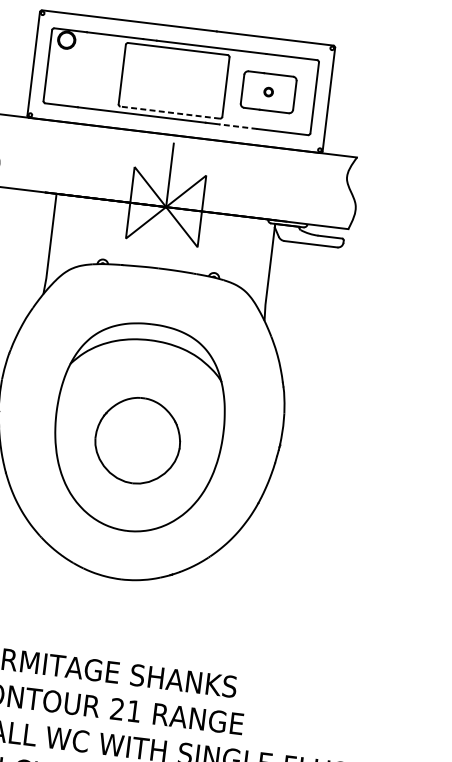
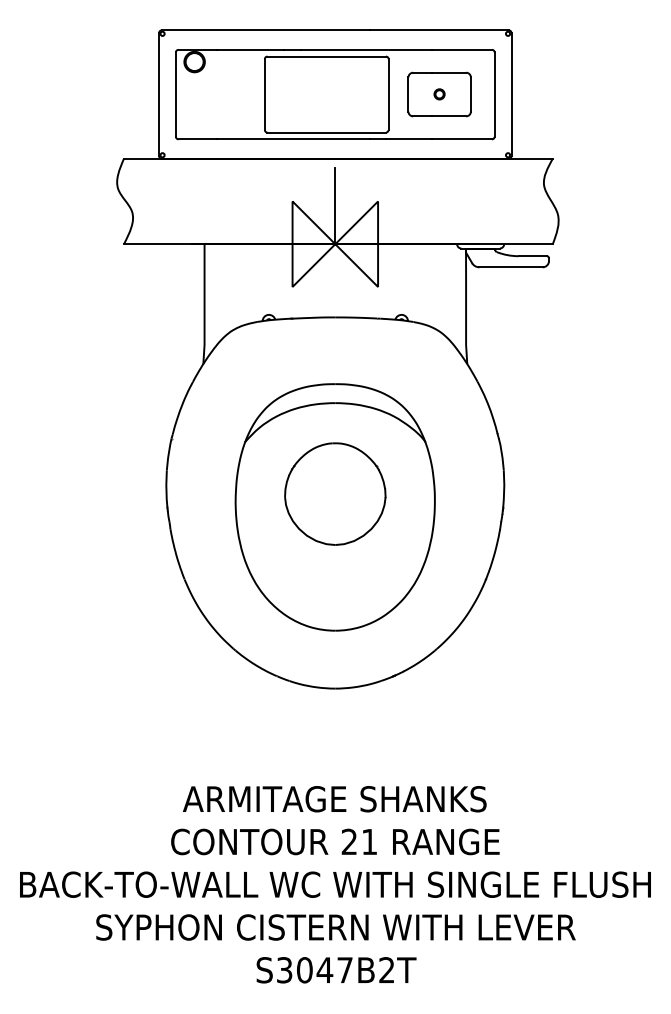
line: (170, 112) -> (326, 132), dashed -> solid
line: (238, 126) -> (408, 139), dashed -> solid
part: (138, 440) -> (335, 493), moved

